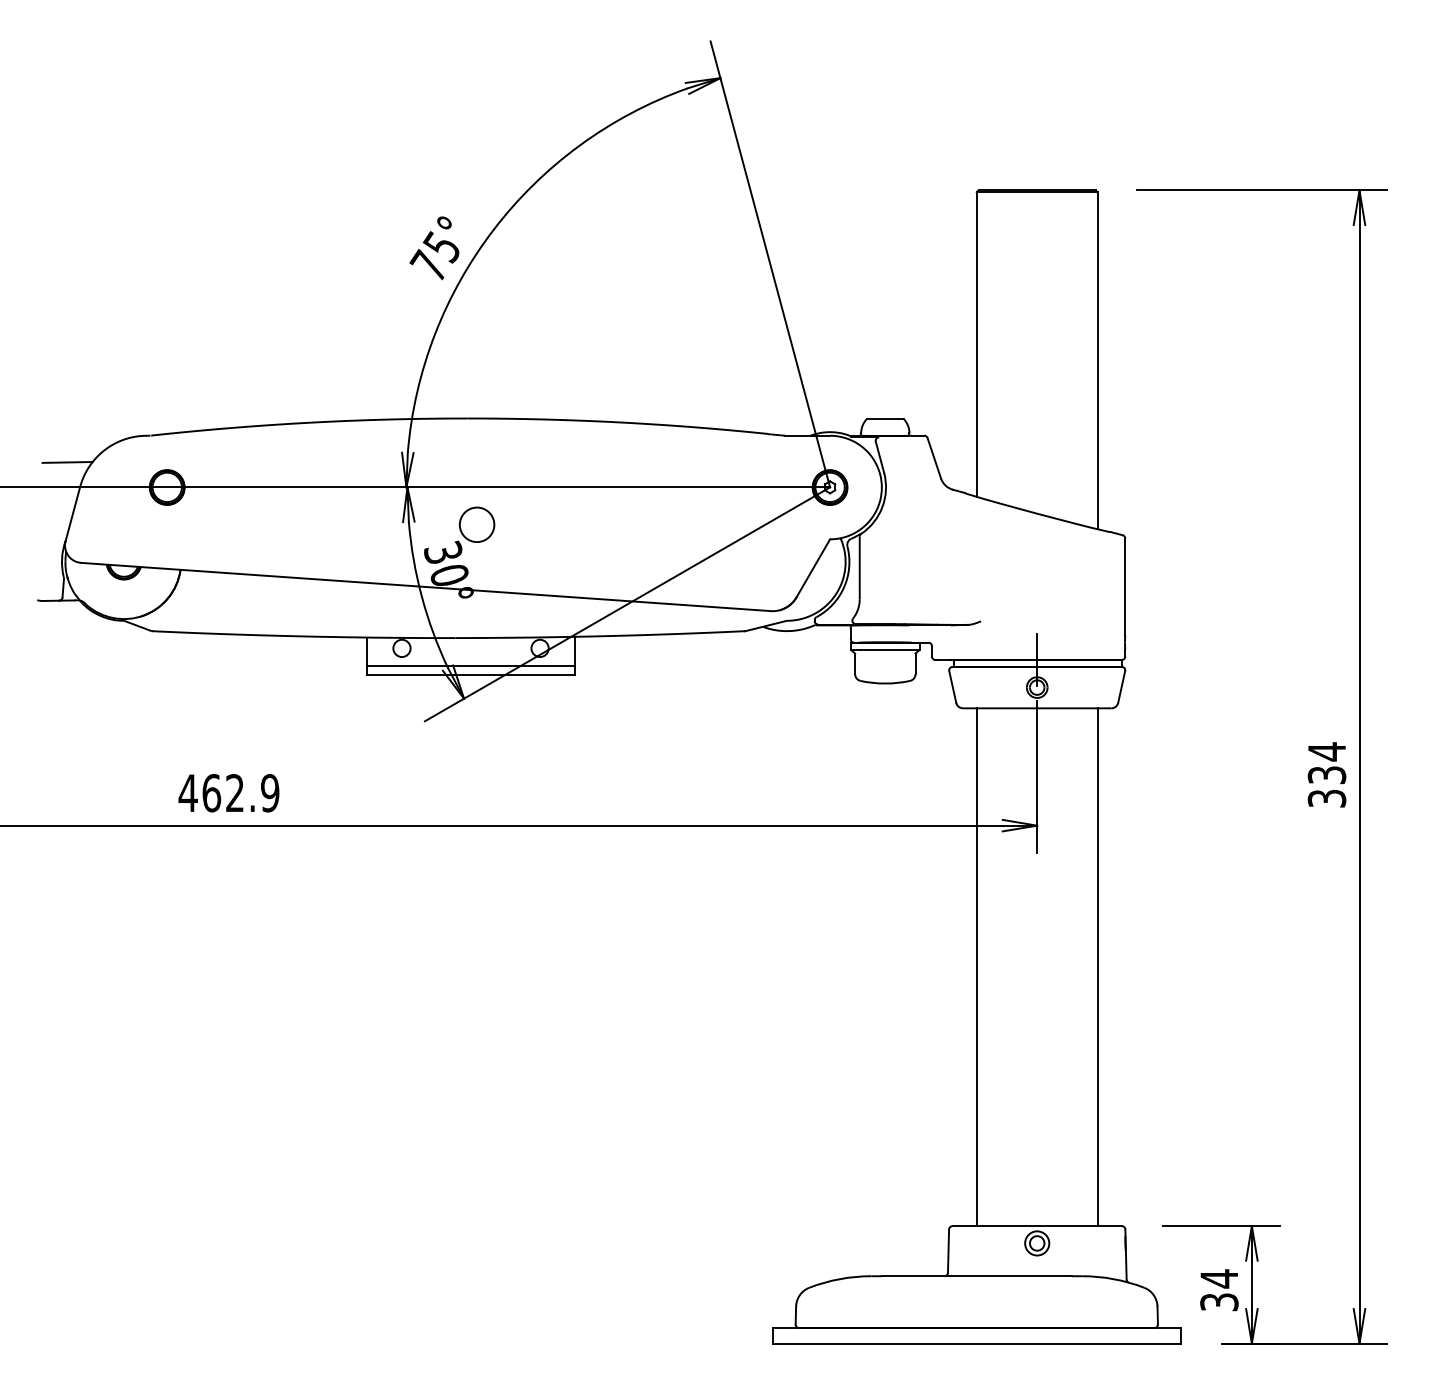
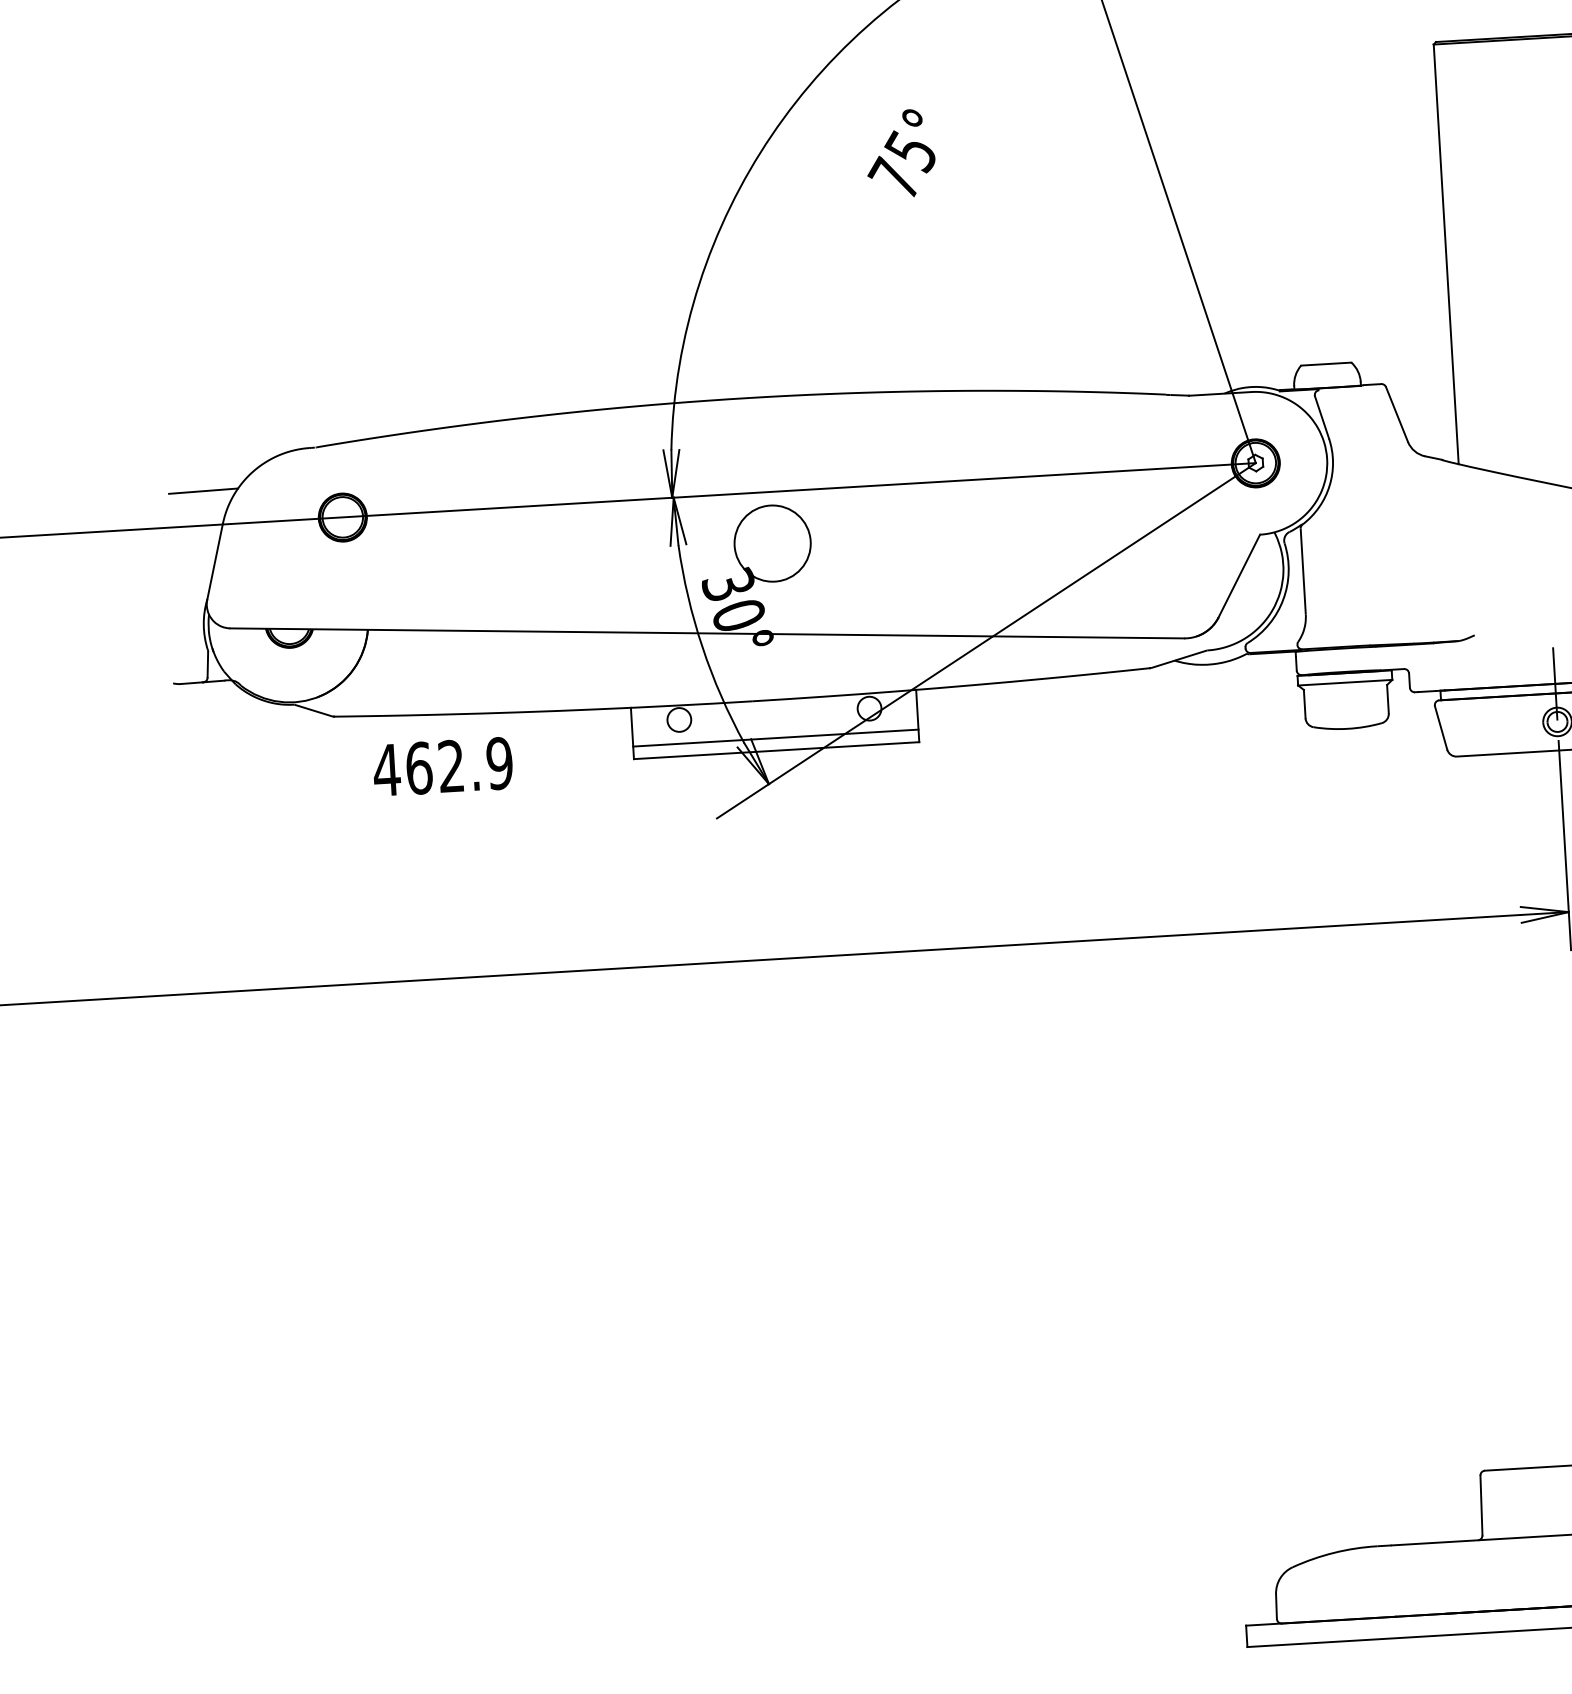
text: (434, 248) -> (900, 154), moved
circle: (476, 524) -> (771, 543), size x1.6
text: (228, 793) -> (442, 767), moved
line: (976, 967) -> (1496, 1112), removed

